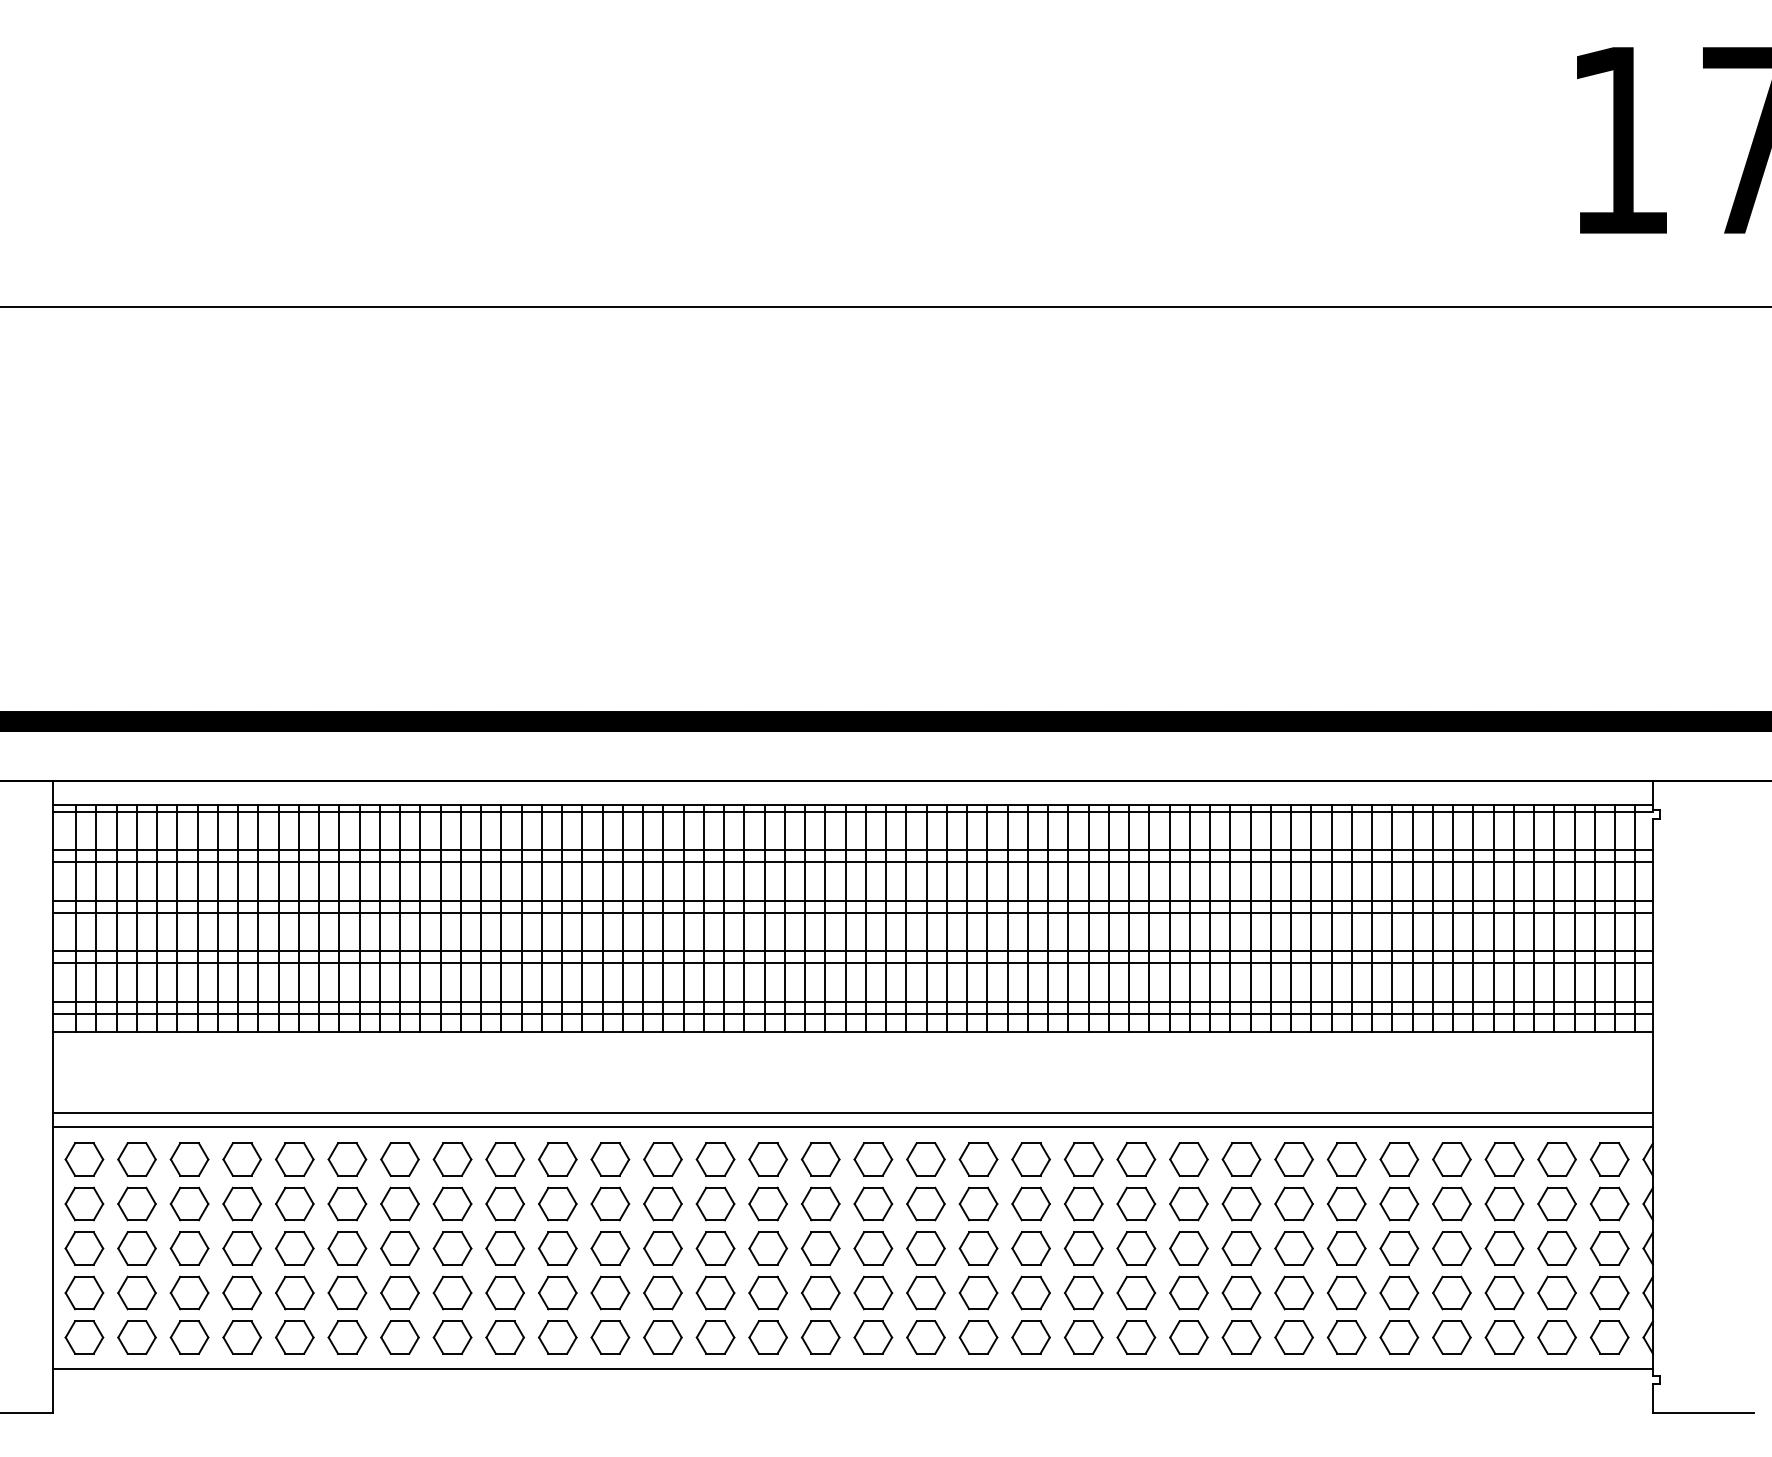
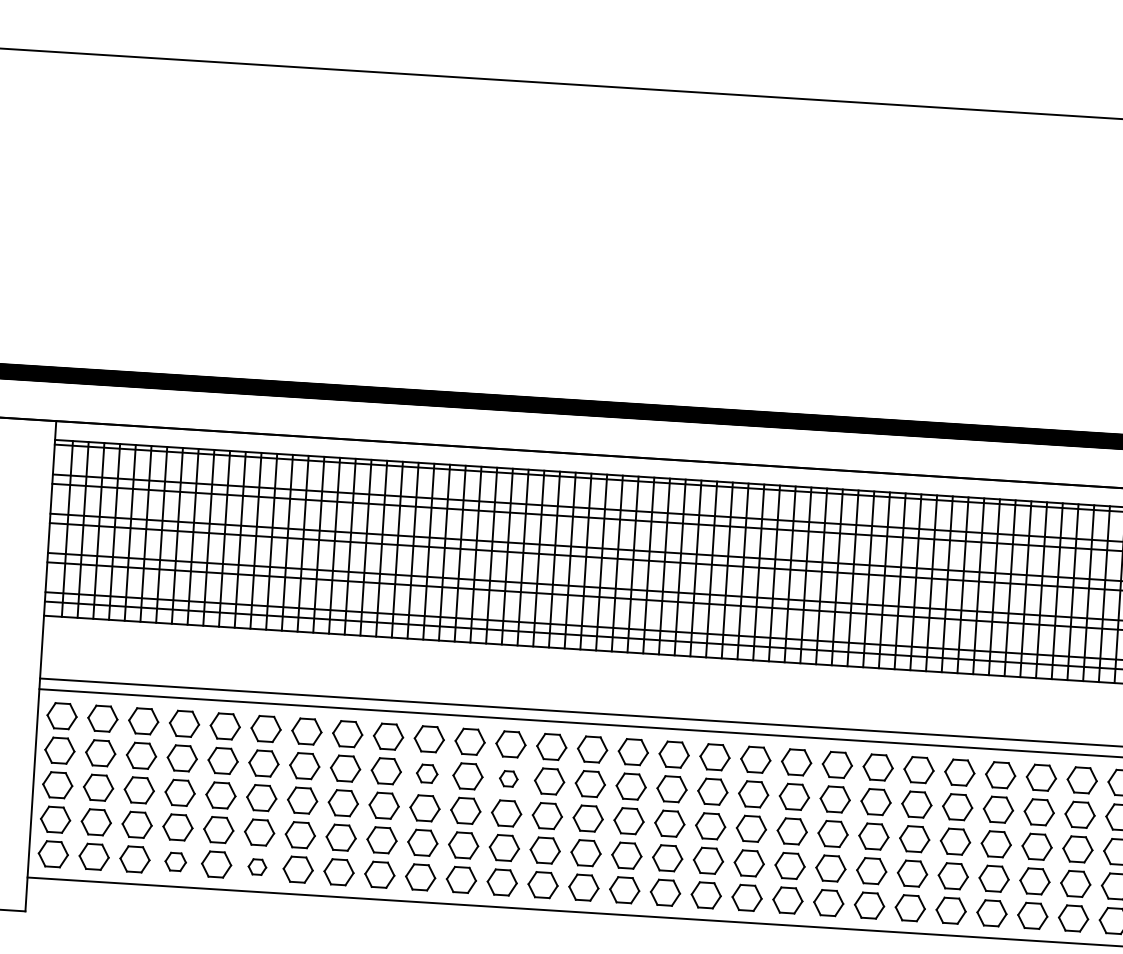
part: (557, 1203) -> (426, 773), size x0.7
part: (662, 1203) -> (508, 778), size x0.6
part: (241, 1337) -> (175, 861), size x0.7
part: (347, 1337) -> (257, 867), size x0.6

